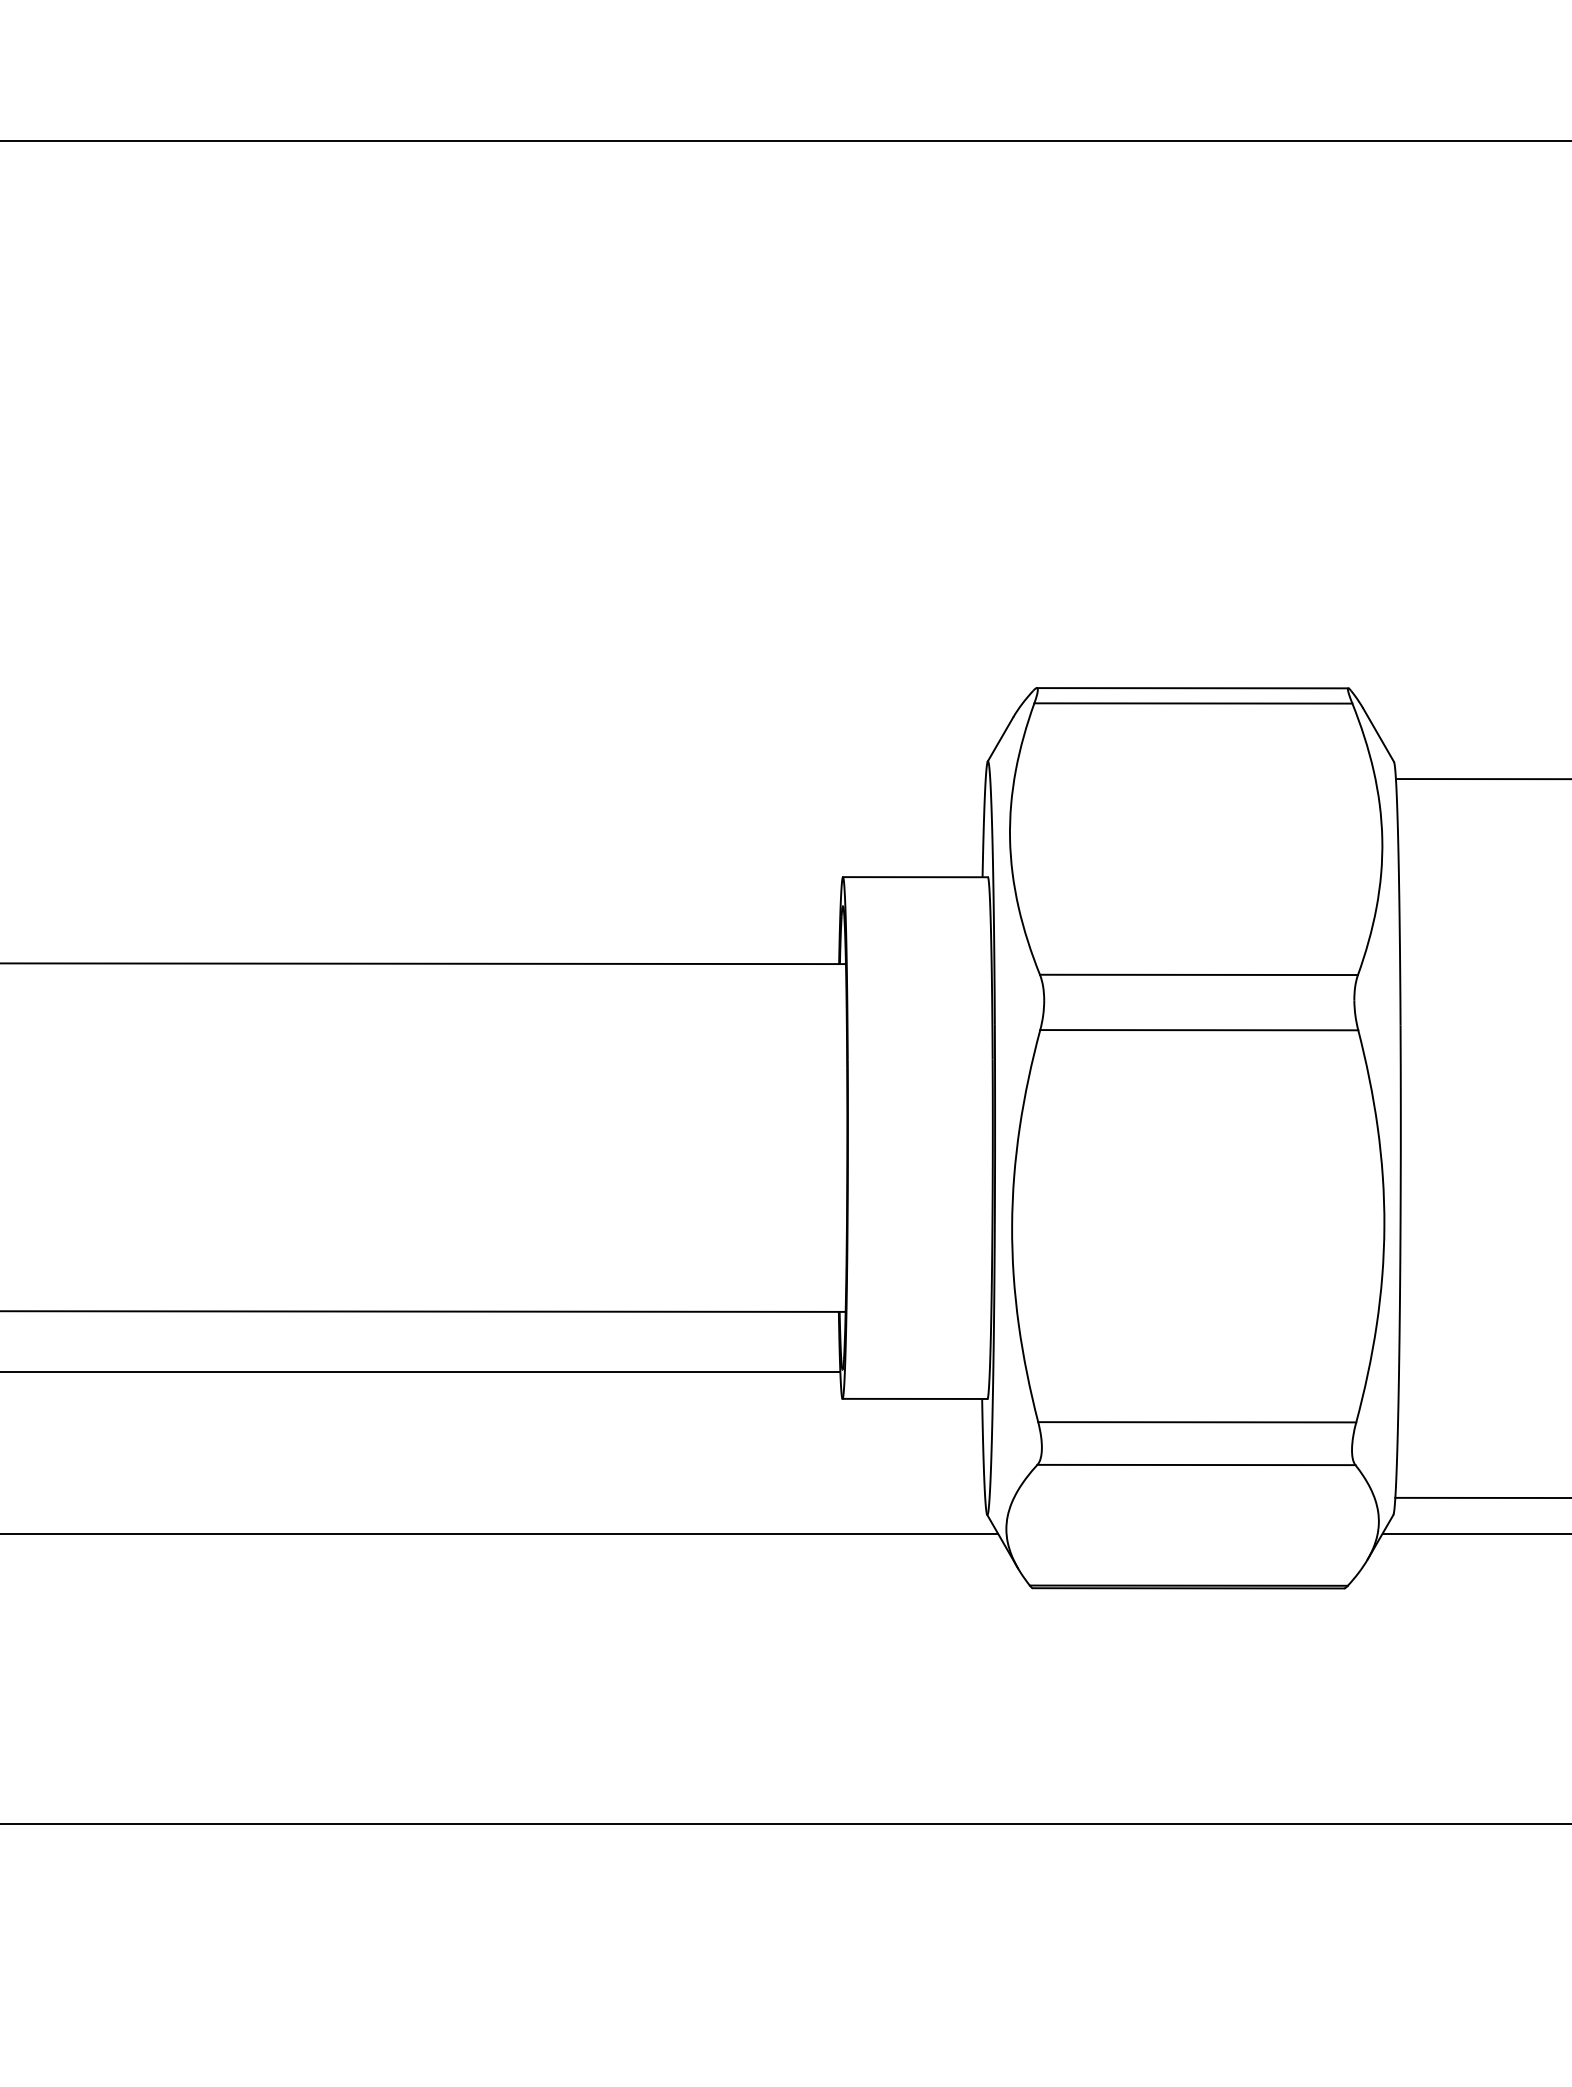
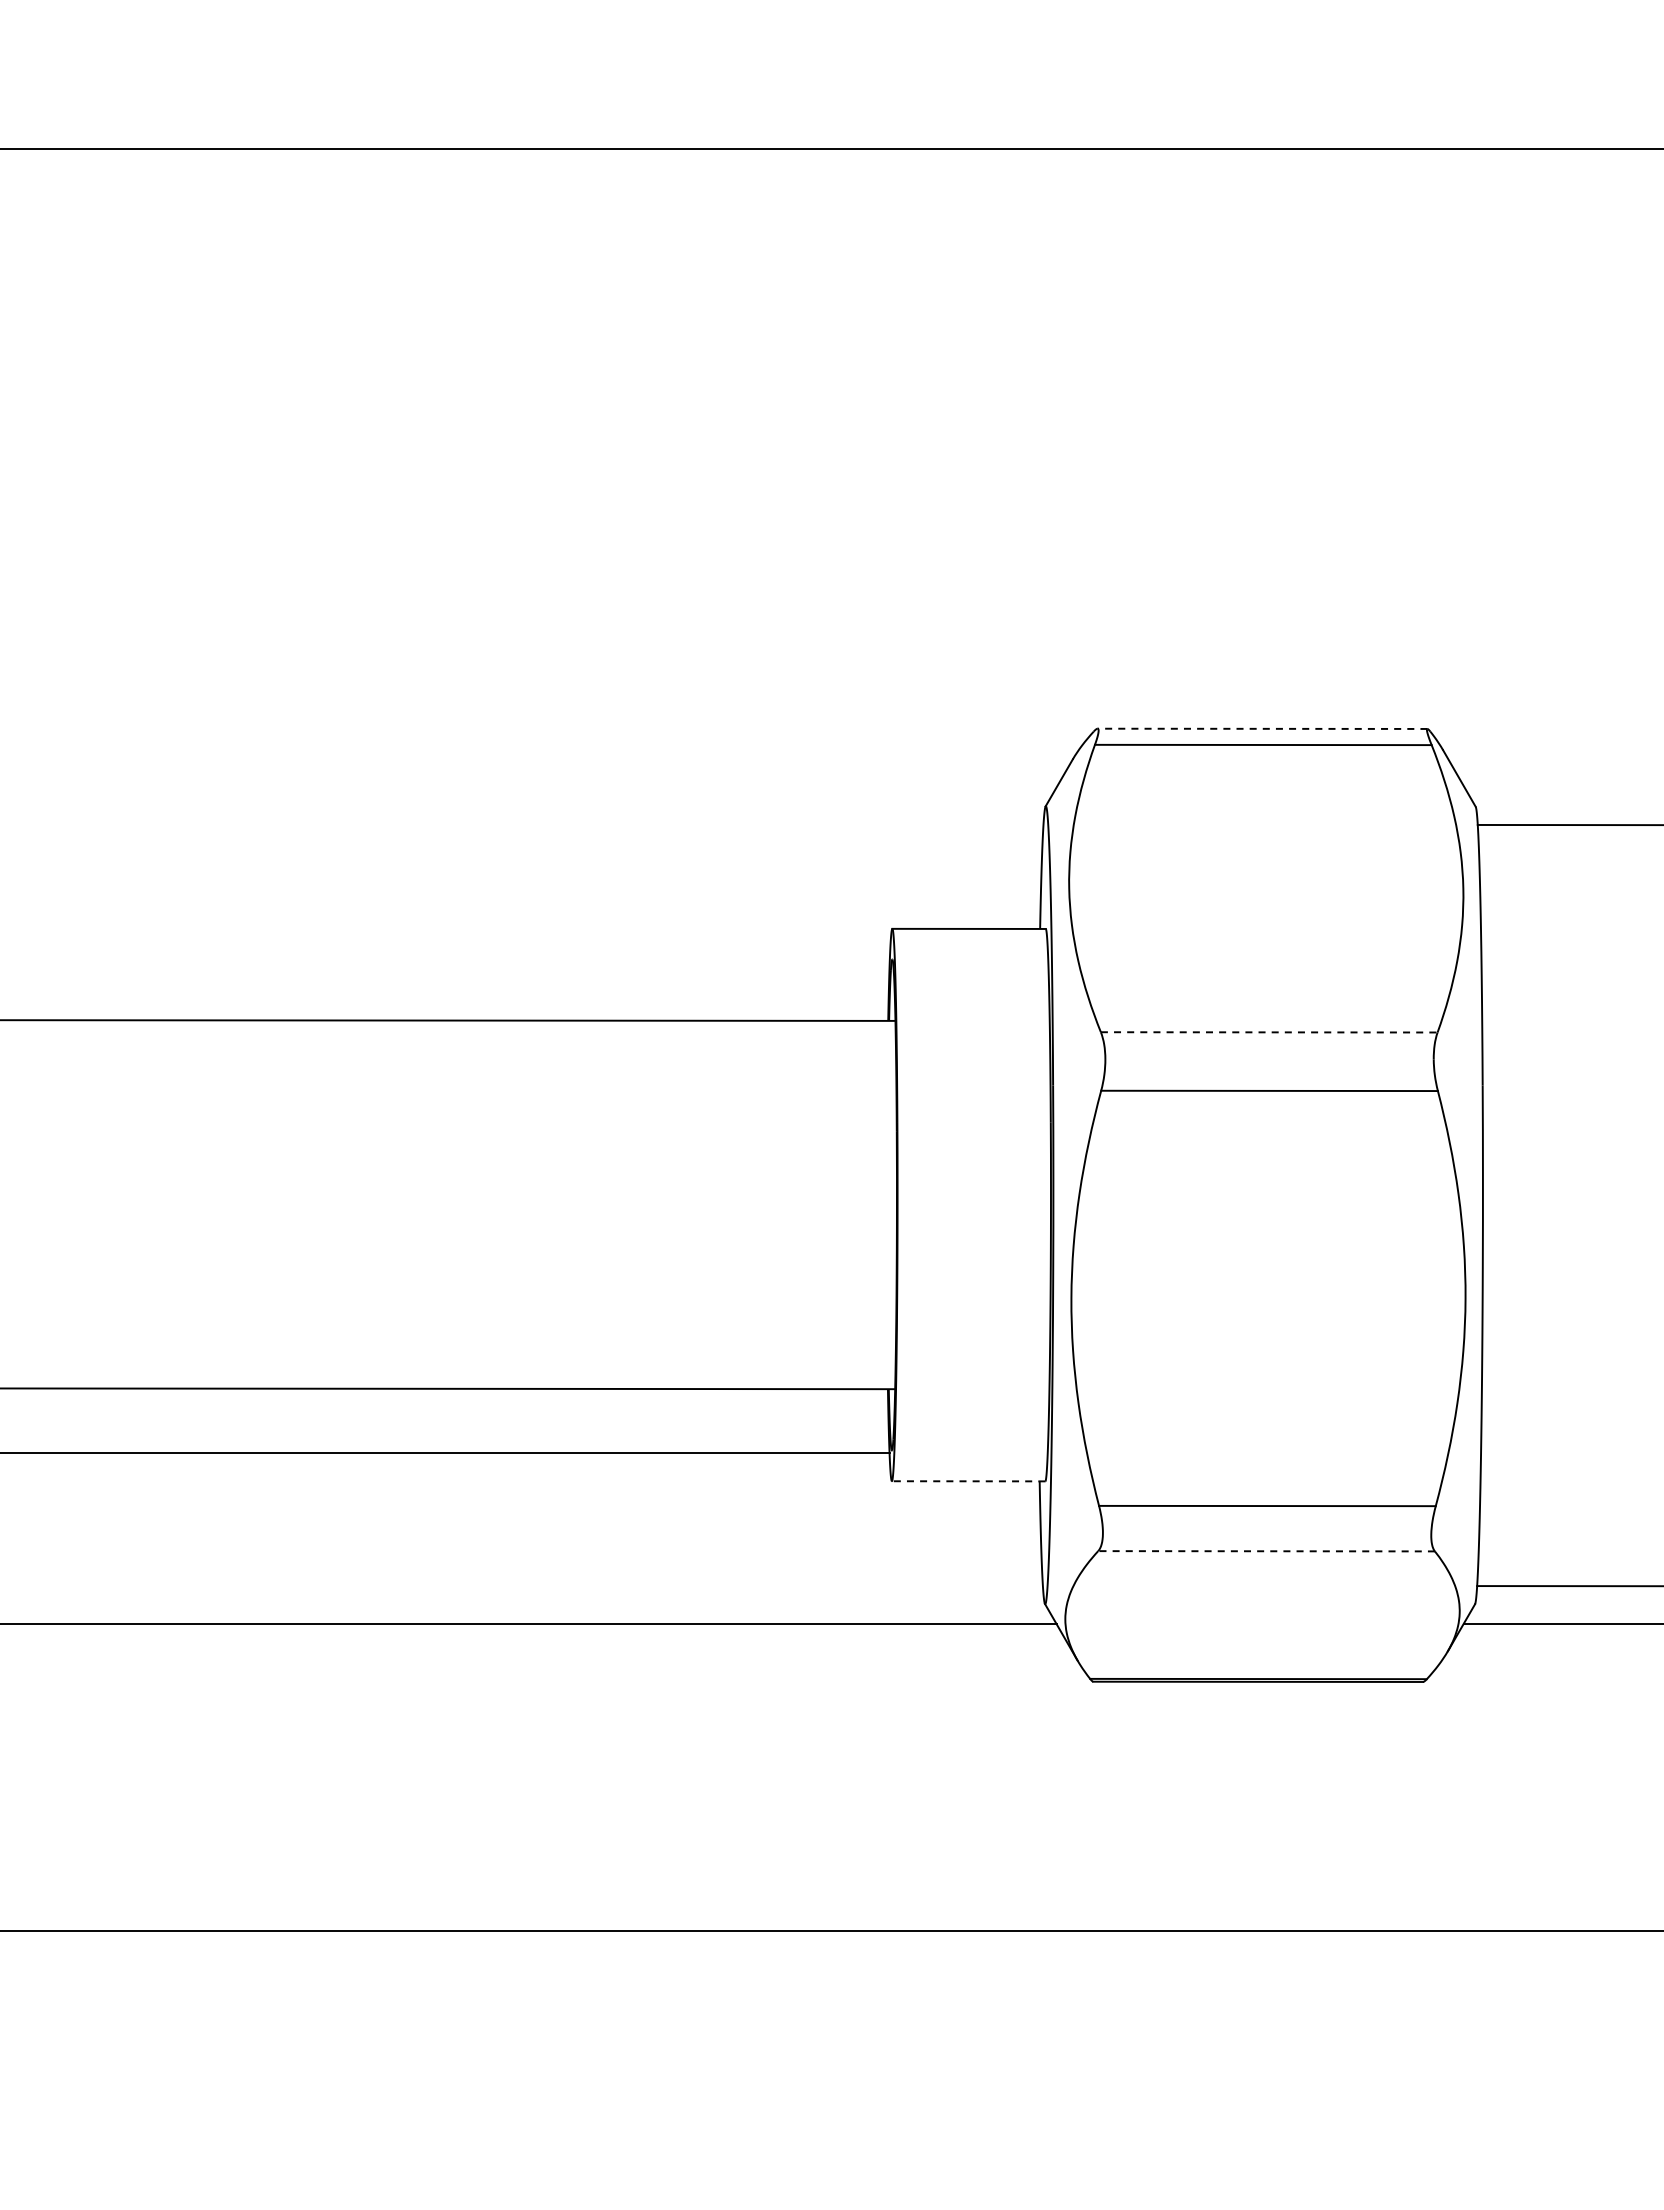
line: (1192, 687) -> (1262, 728), solid -> dashed
line: (1199, 975) -> (1269, 1032), solid -> dashed
line: (914, 1399) -> (968, 1481), solid -> dashed
line: (1196, 1465) -> (1266, 1551), solid -> dashed

